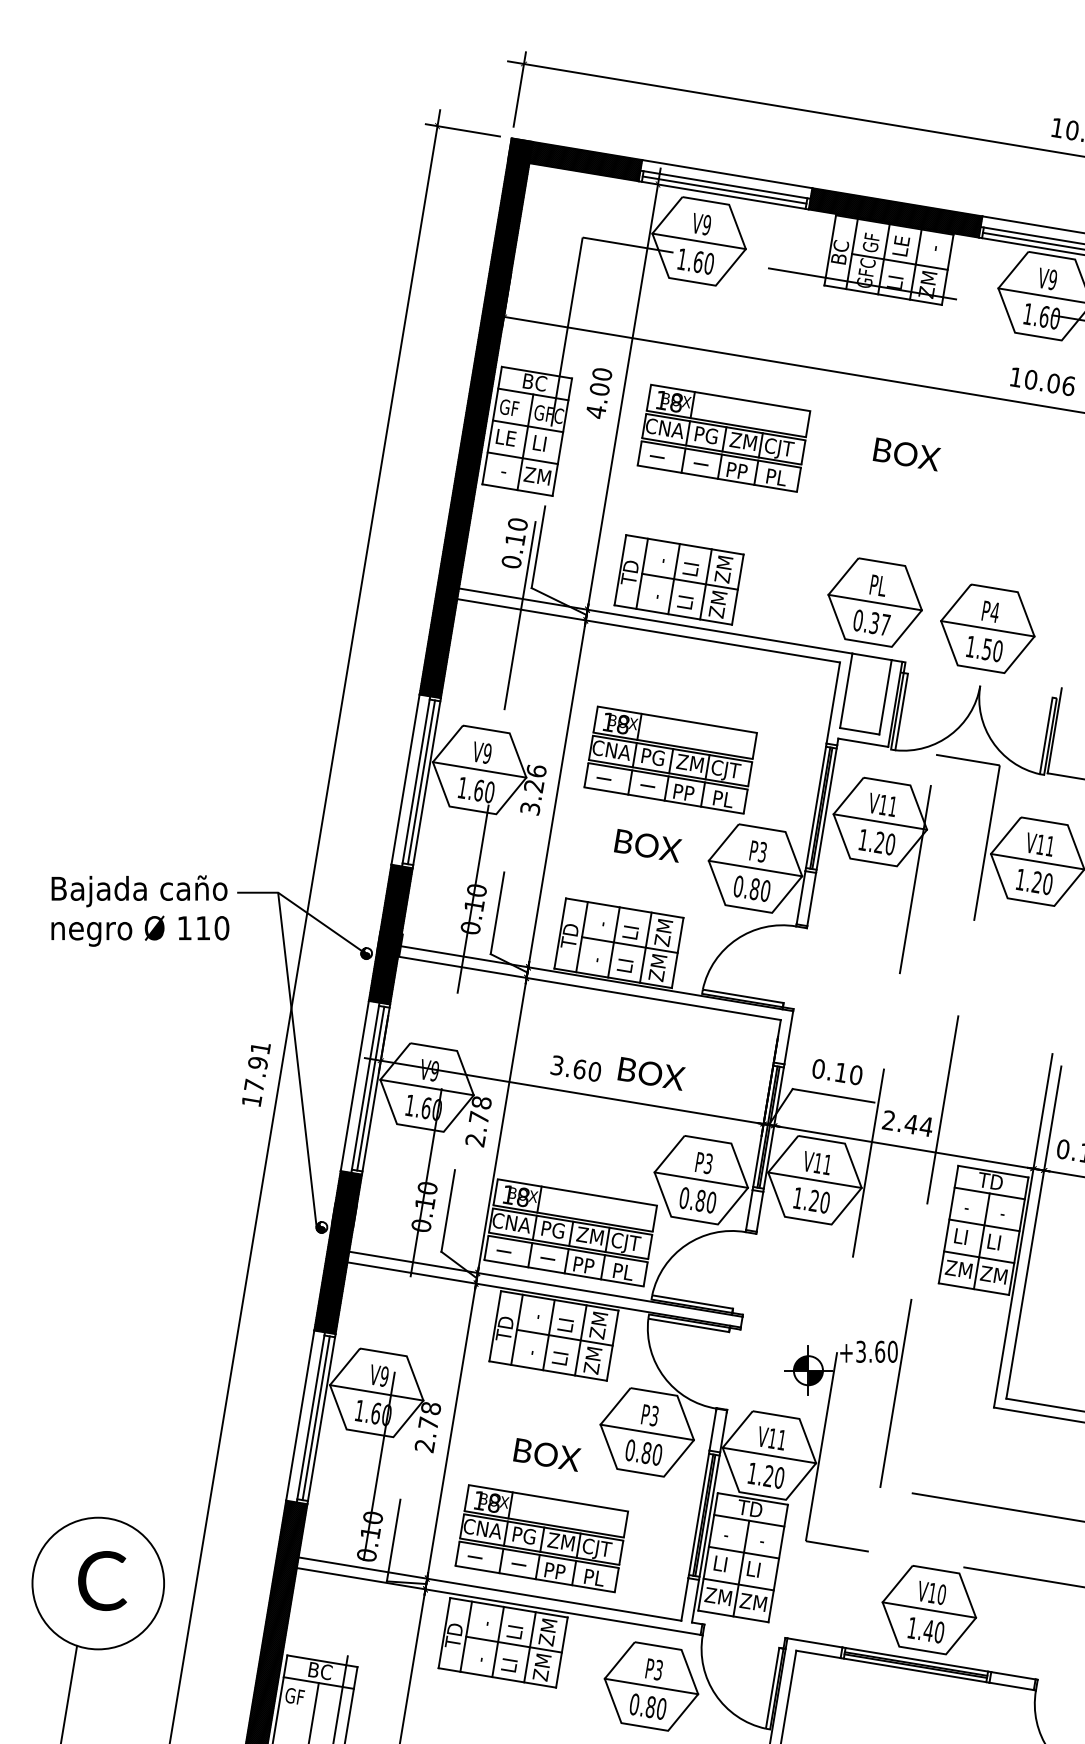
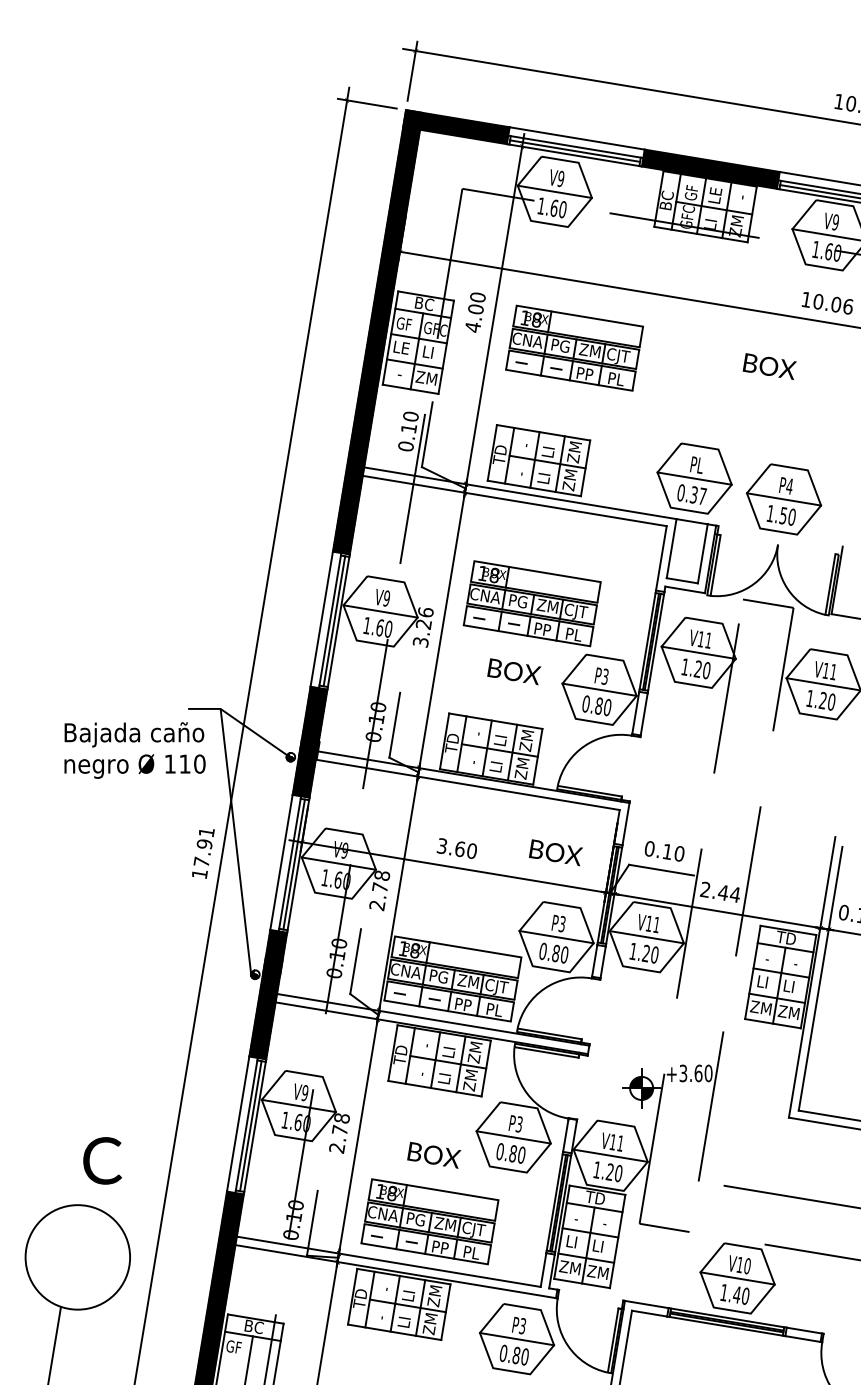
text: (906, 454) -> (769, 366), moved
text: (140, 910) -> (135, 750), moved
text: (651, 1073) -> (555, 852), moved
text: (102, 1580) -> (102, 1160), moved

